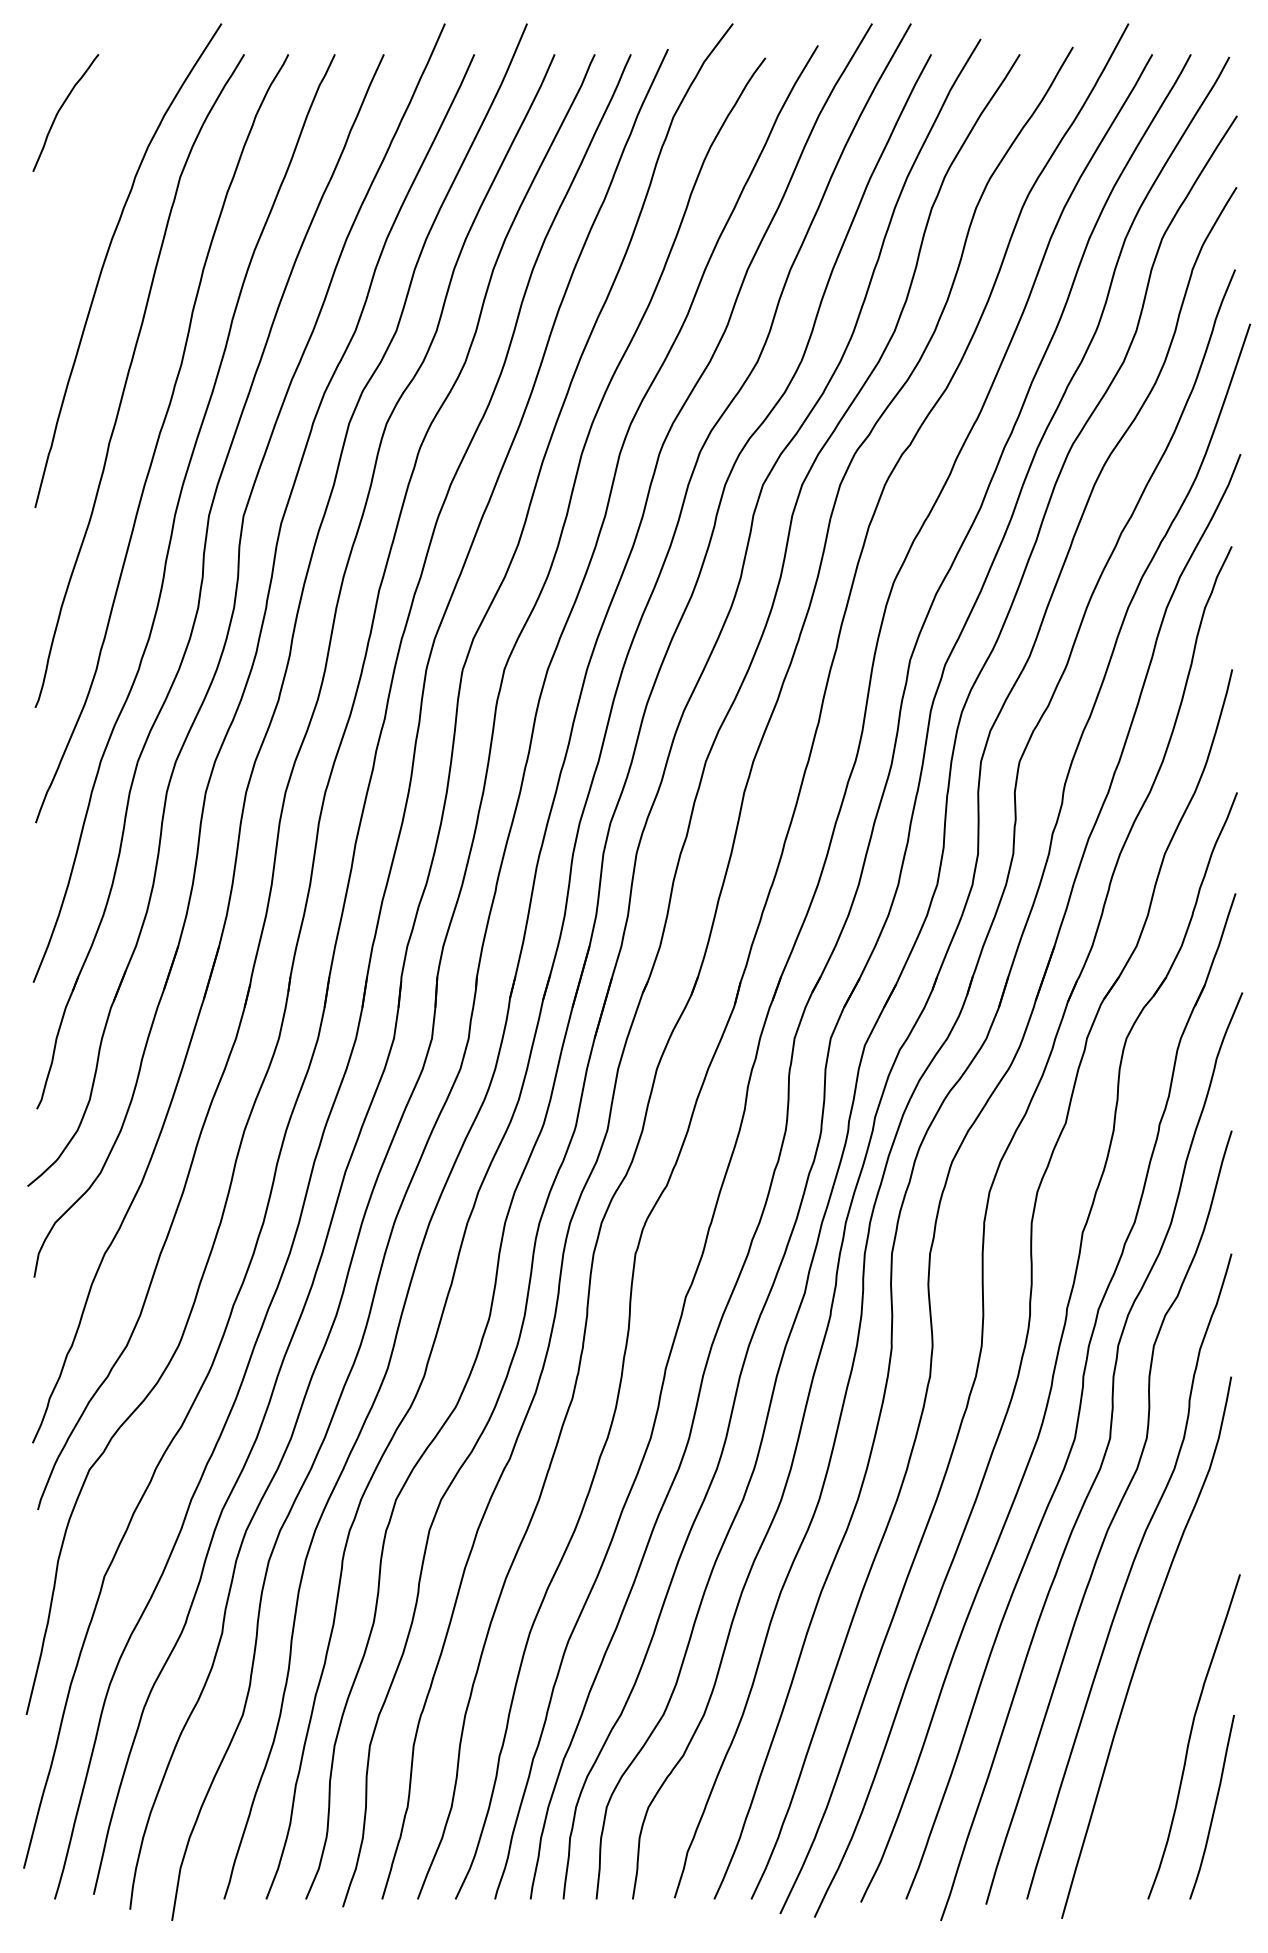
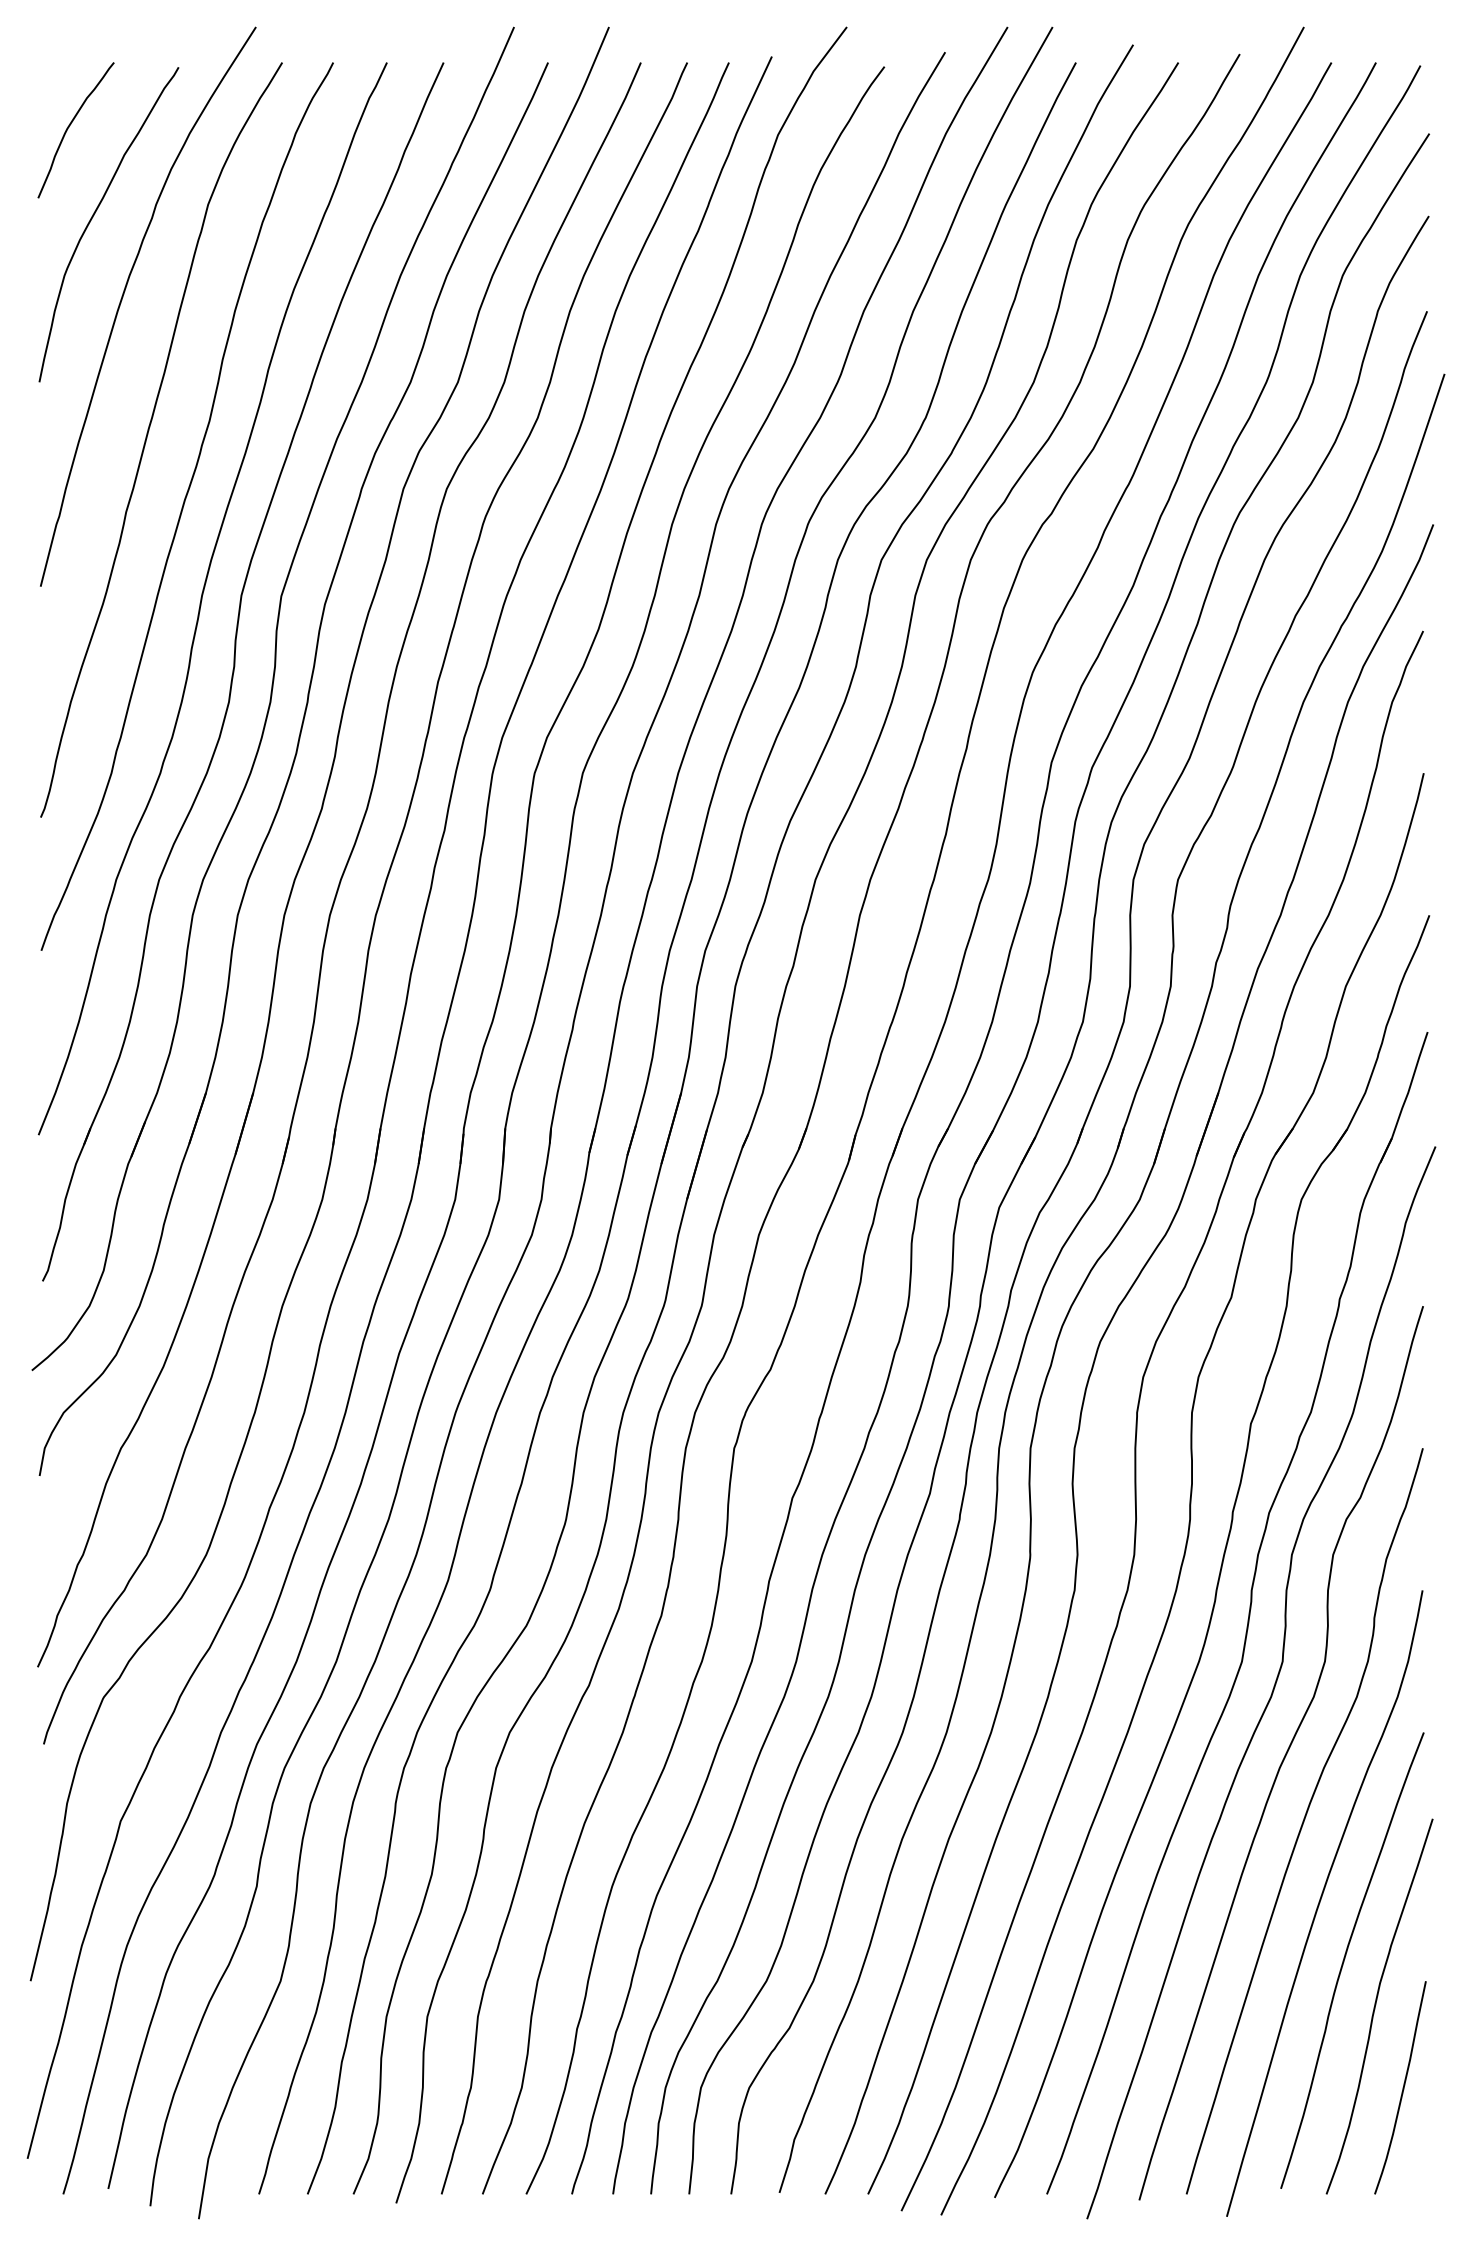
curve: (81, 187) -> (94, 216), added
curve: (1165, 1693) -> (1346, 1956), added

